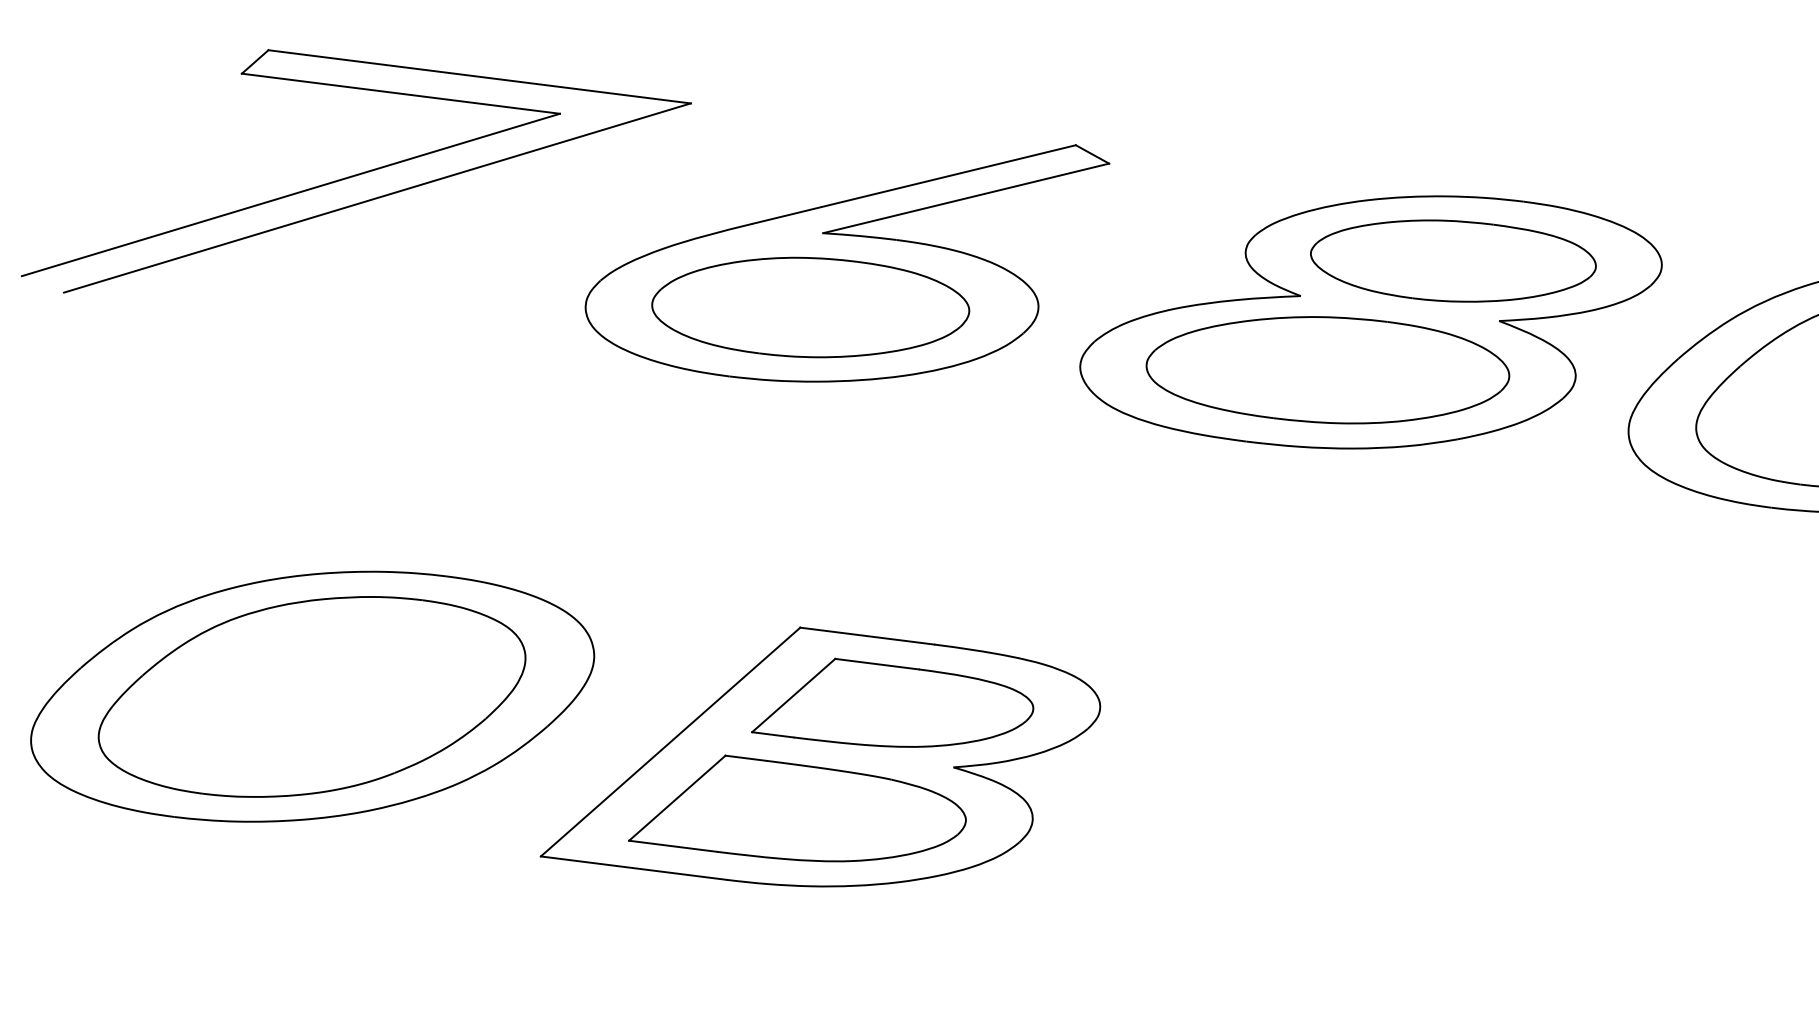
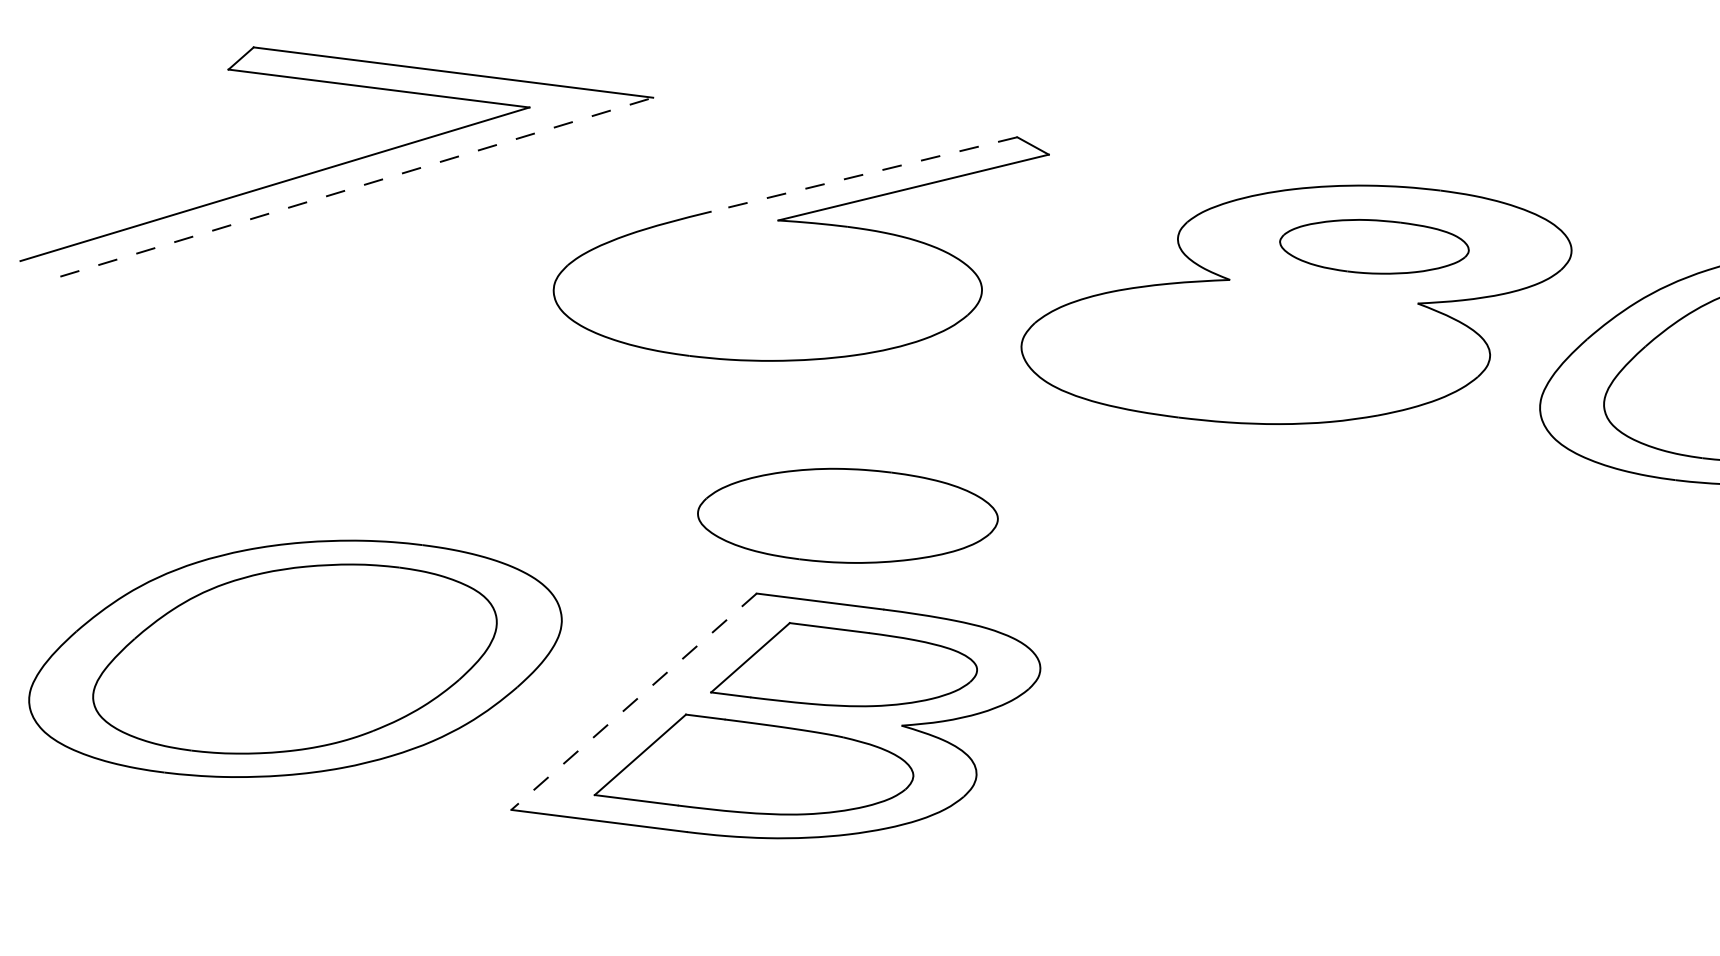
line: (913, 184) -> (863, 174), solid -> dashed
line: (377, 197) -> (356, 186), solid -> dashed
part: (1453, 260) -> (1374, 246), size x0.7
part: (810, 307) -> (847, 515), moved
part: (1327, 370) -> (1255, 350), removed
line: (670, 742) -> (633, 702), solid -> dashed

